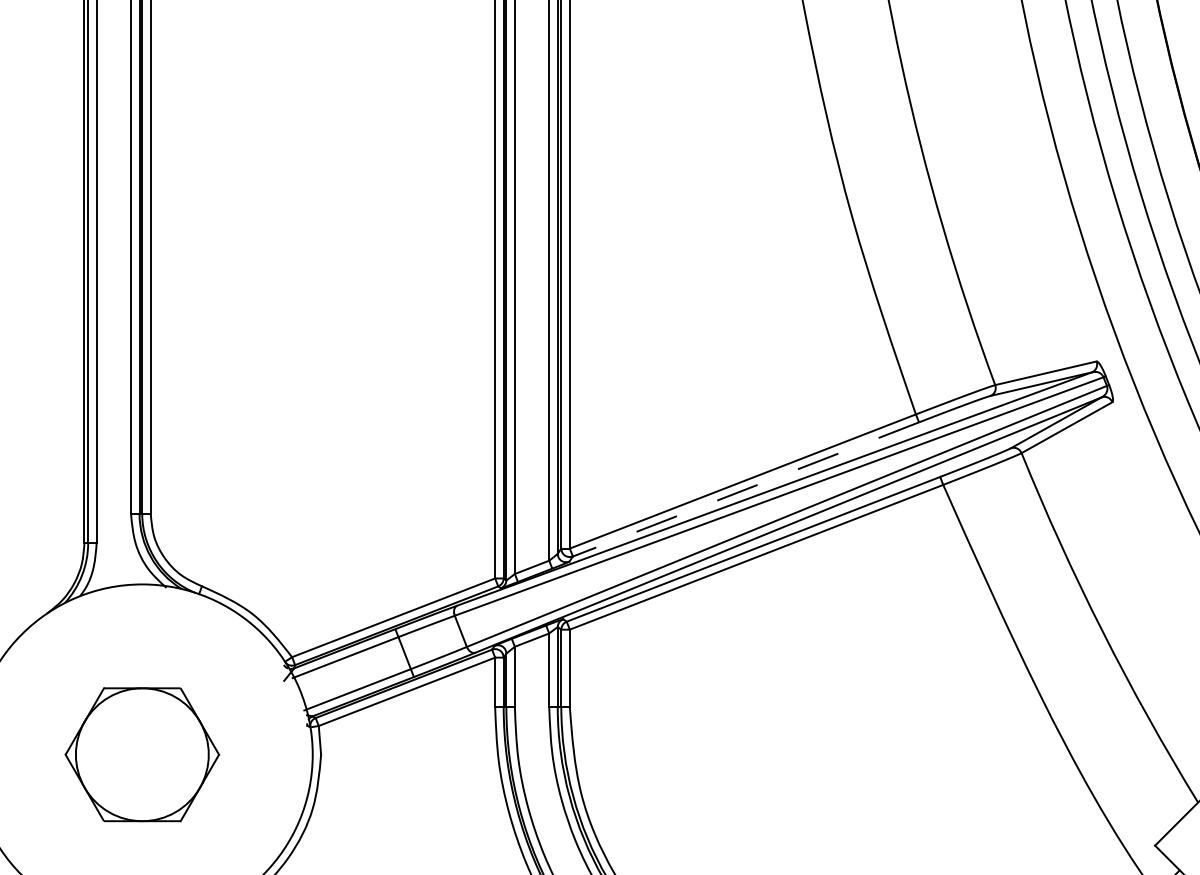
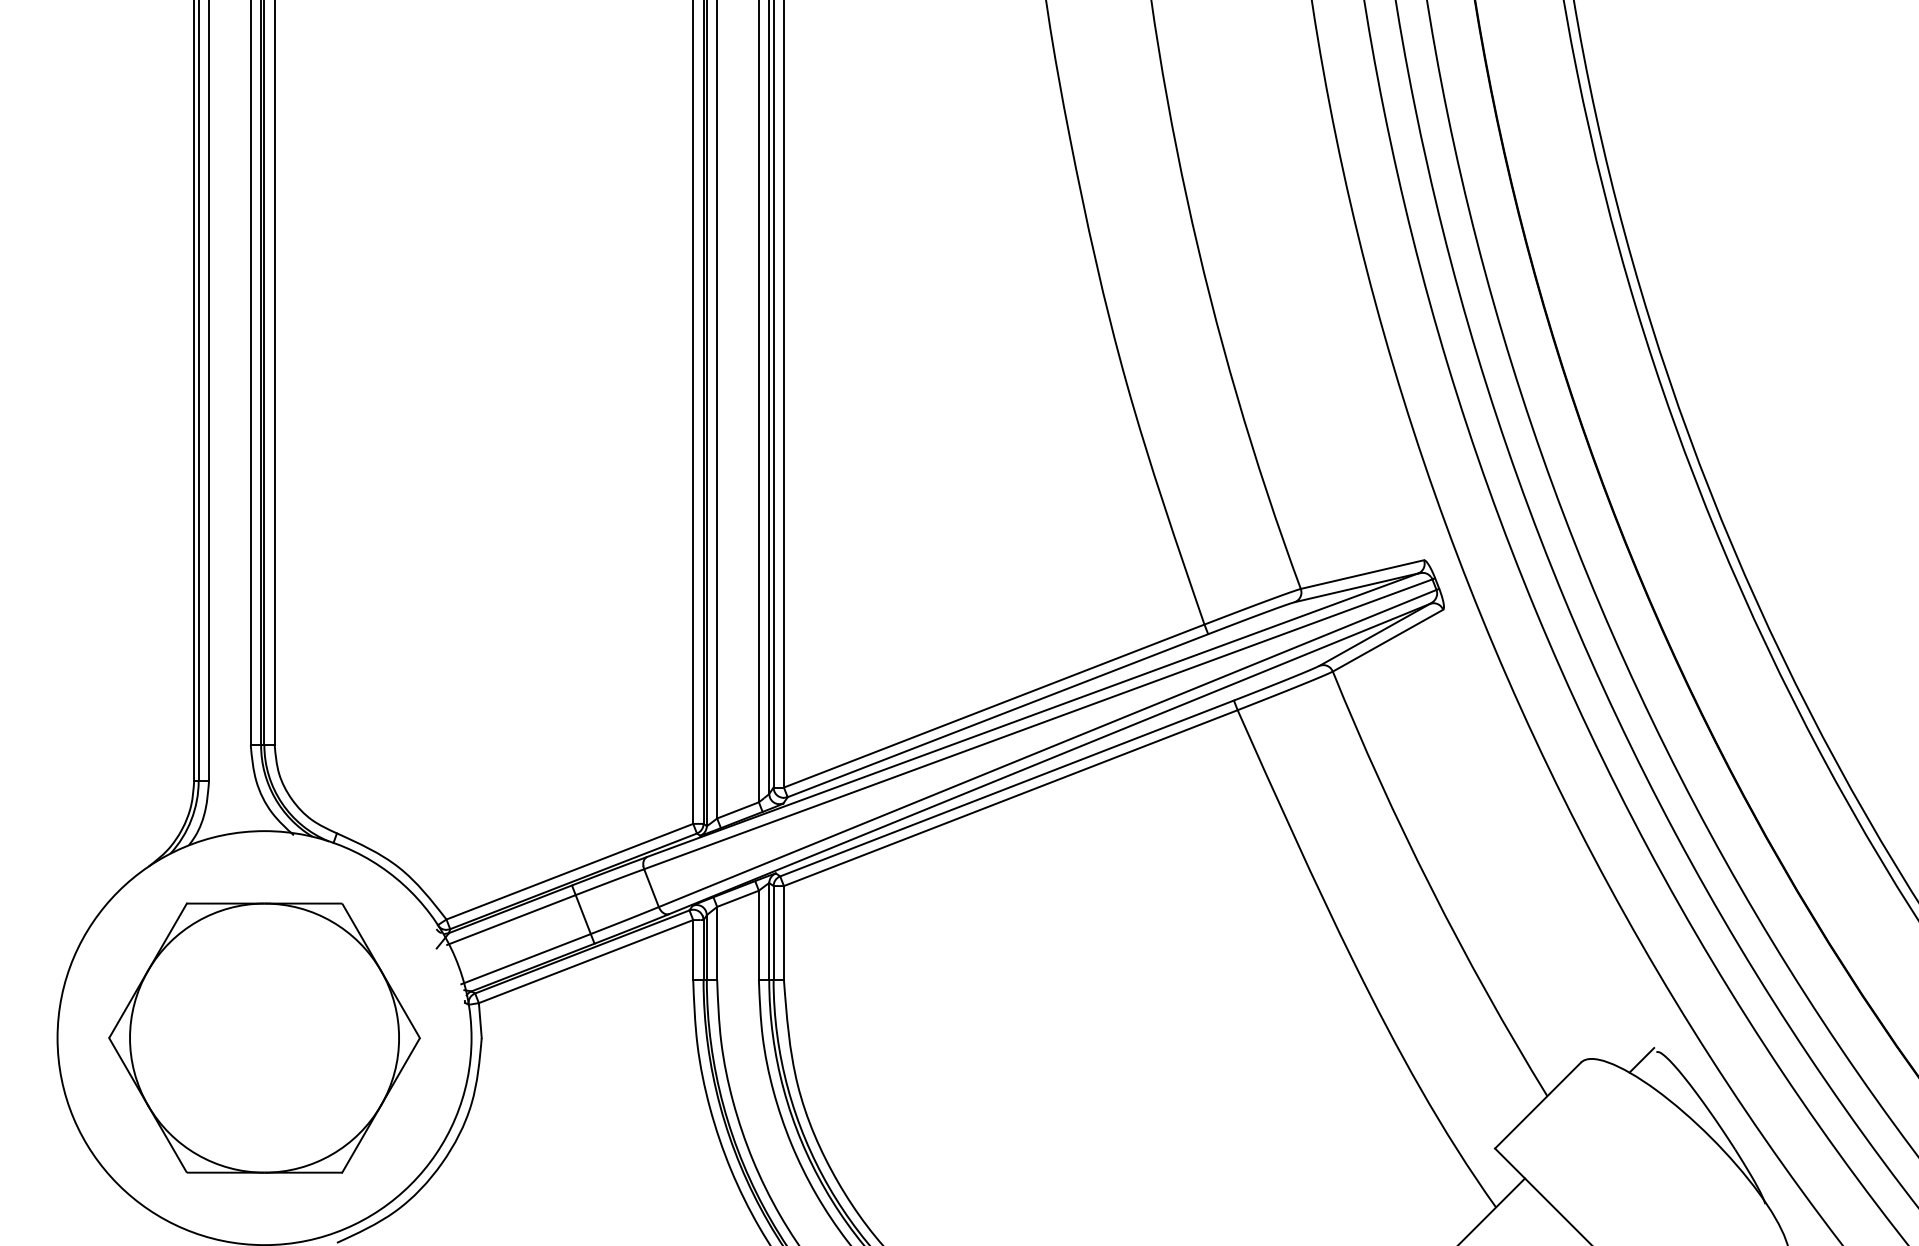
line: (745, 489) -> (997, 715), dashed -> solid
part: (142, 754) -> (264, 1037), size x1.67

